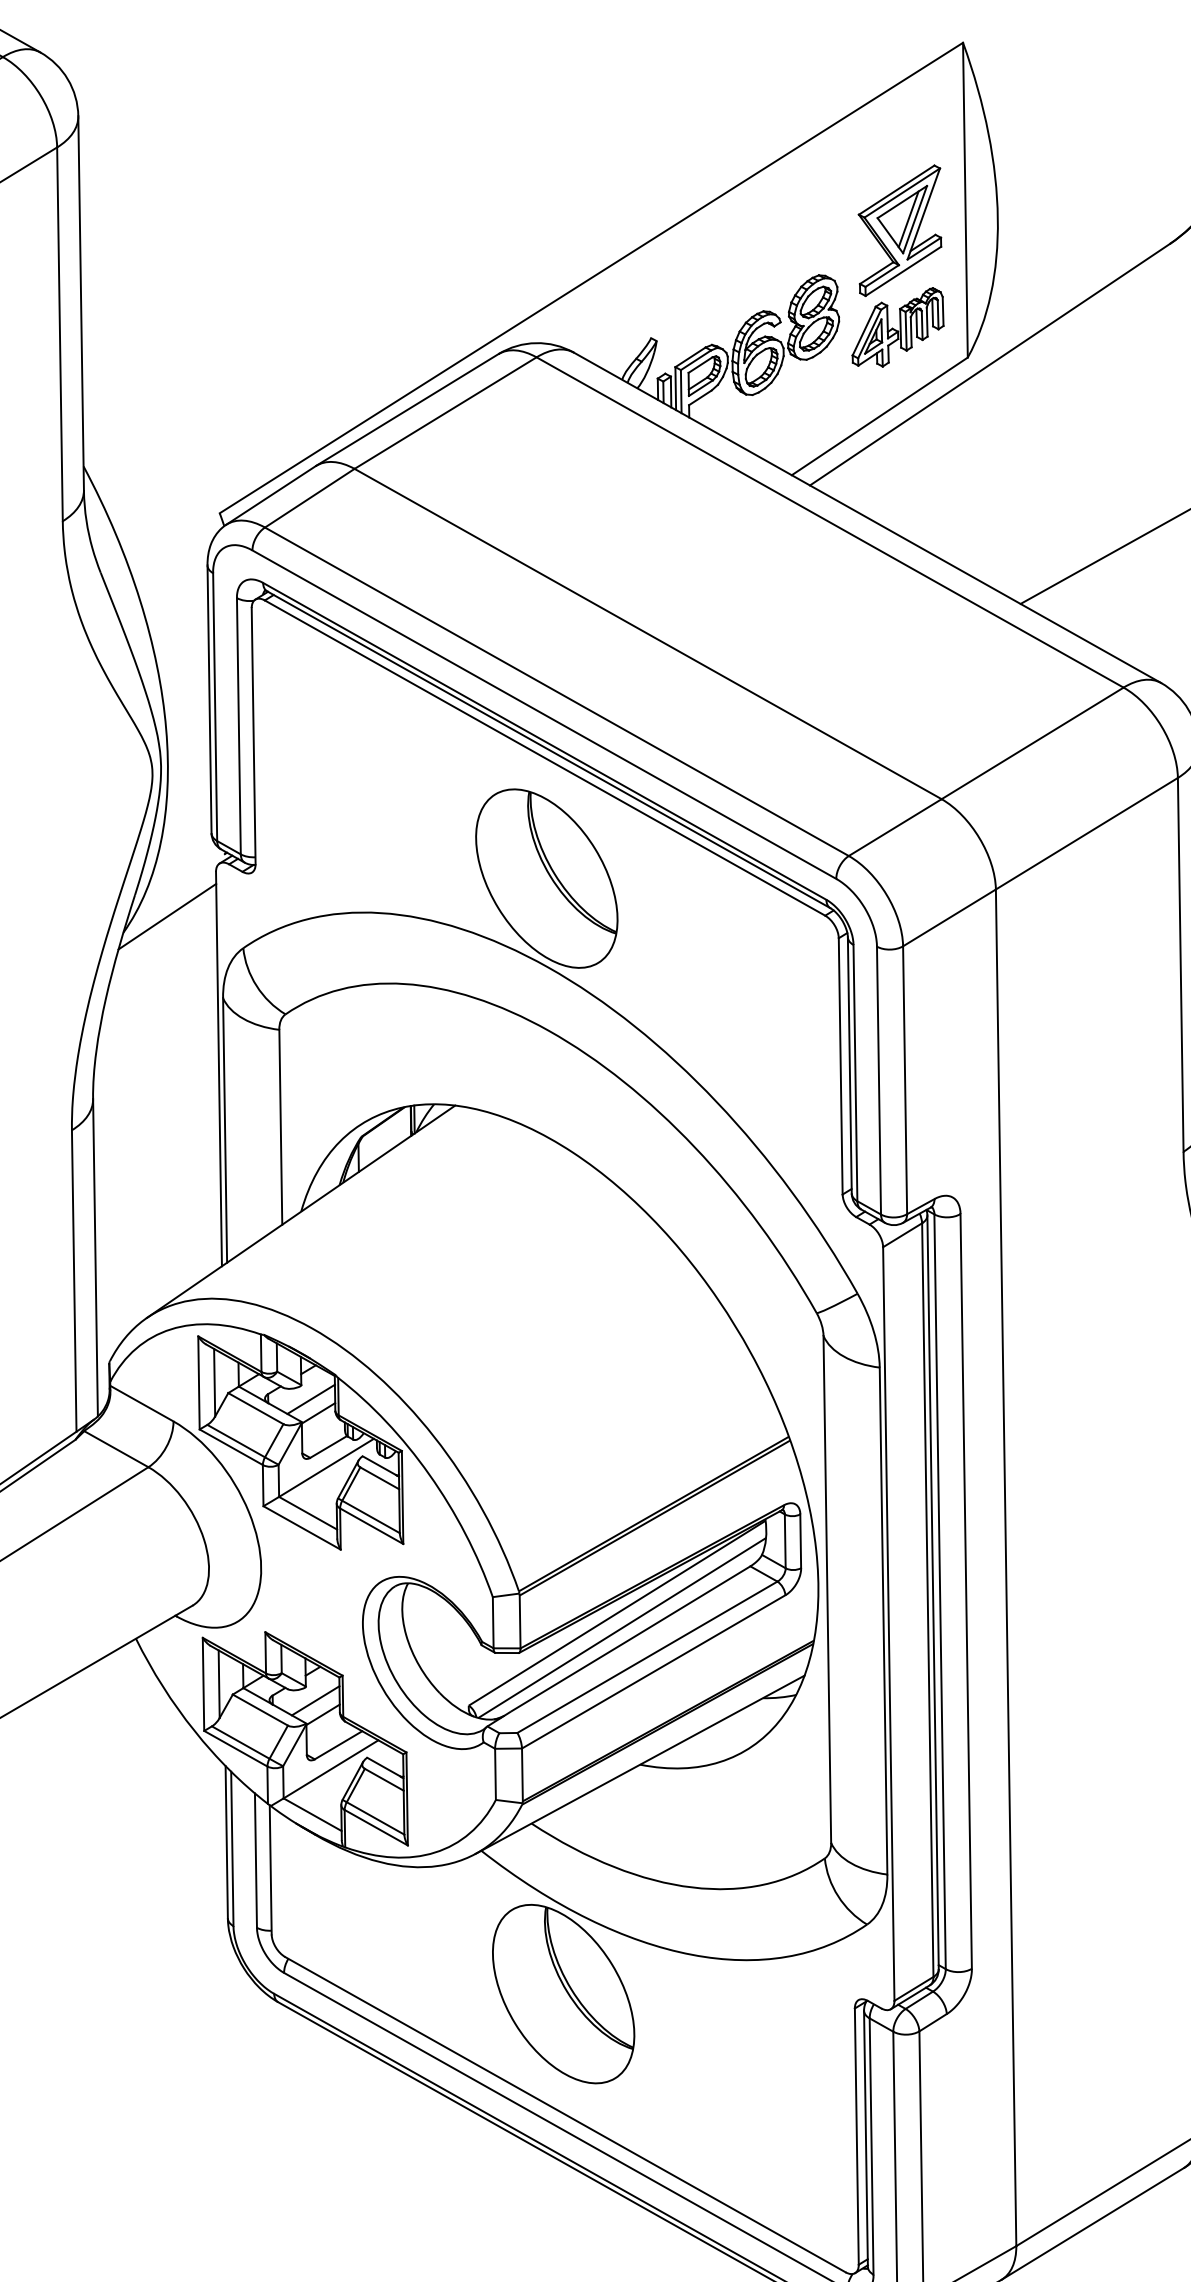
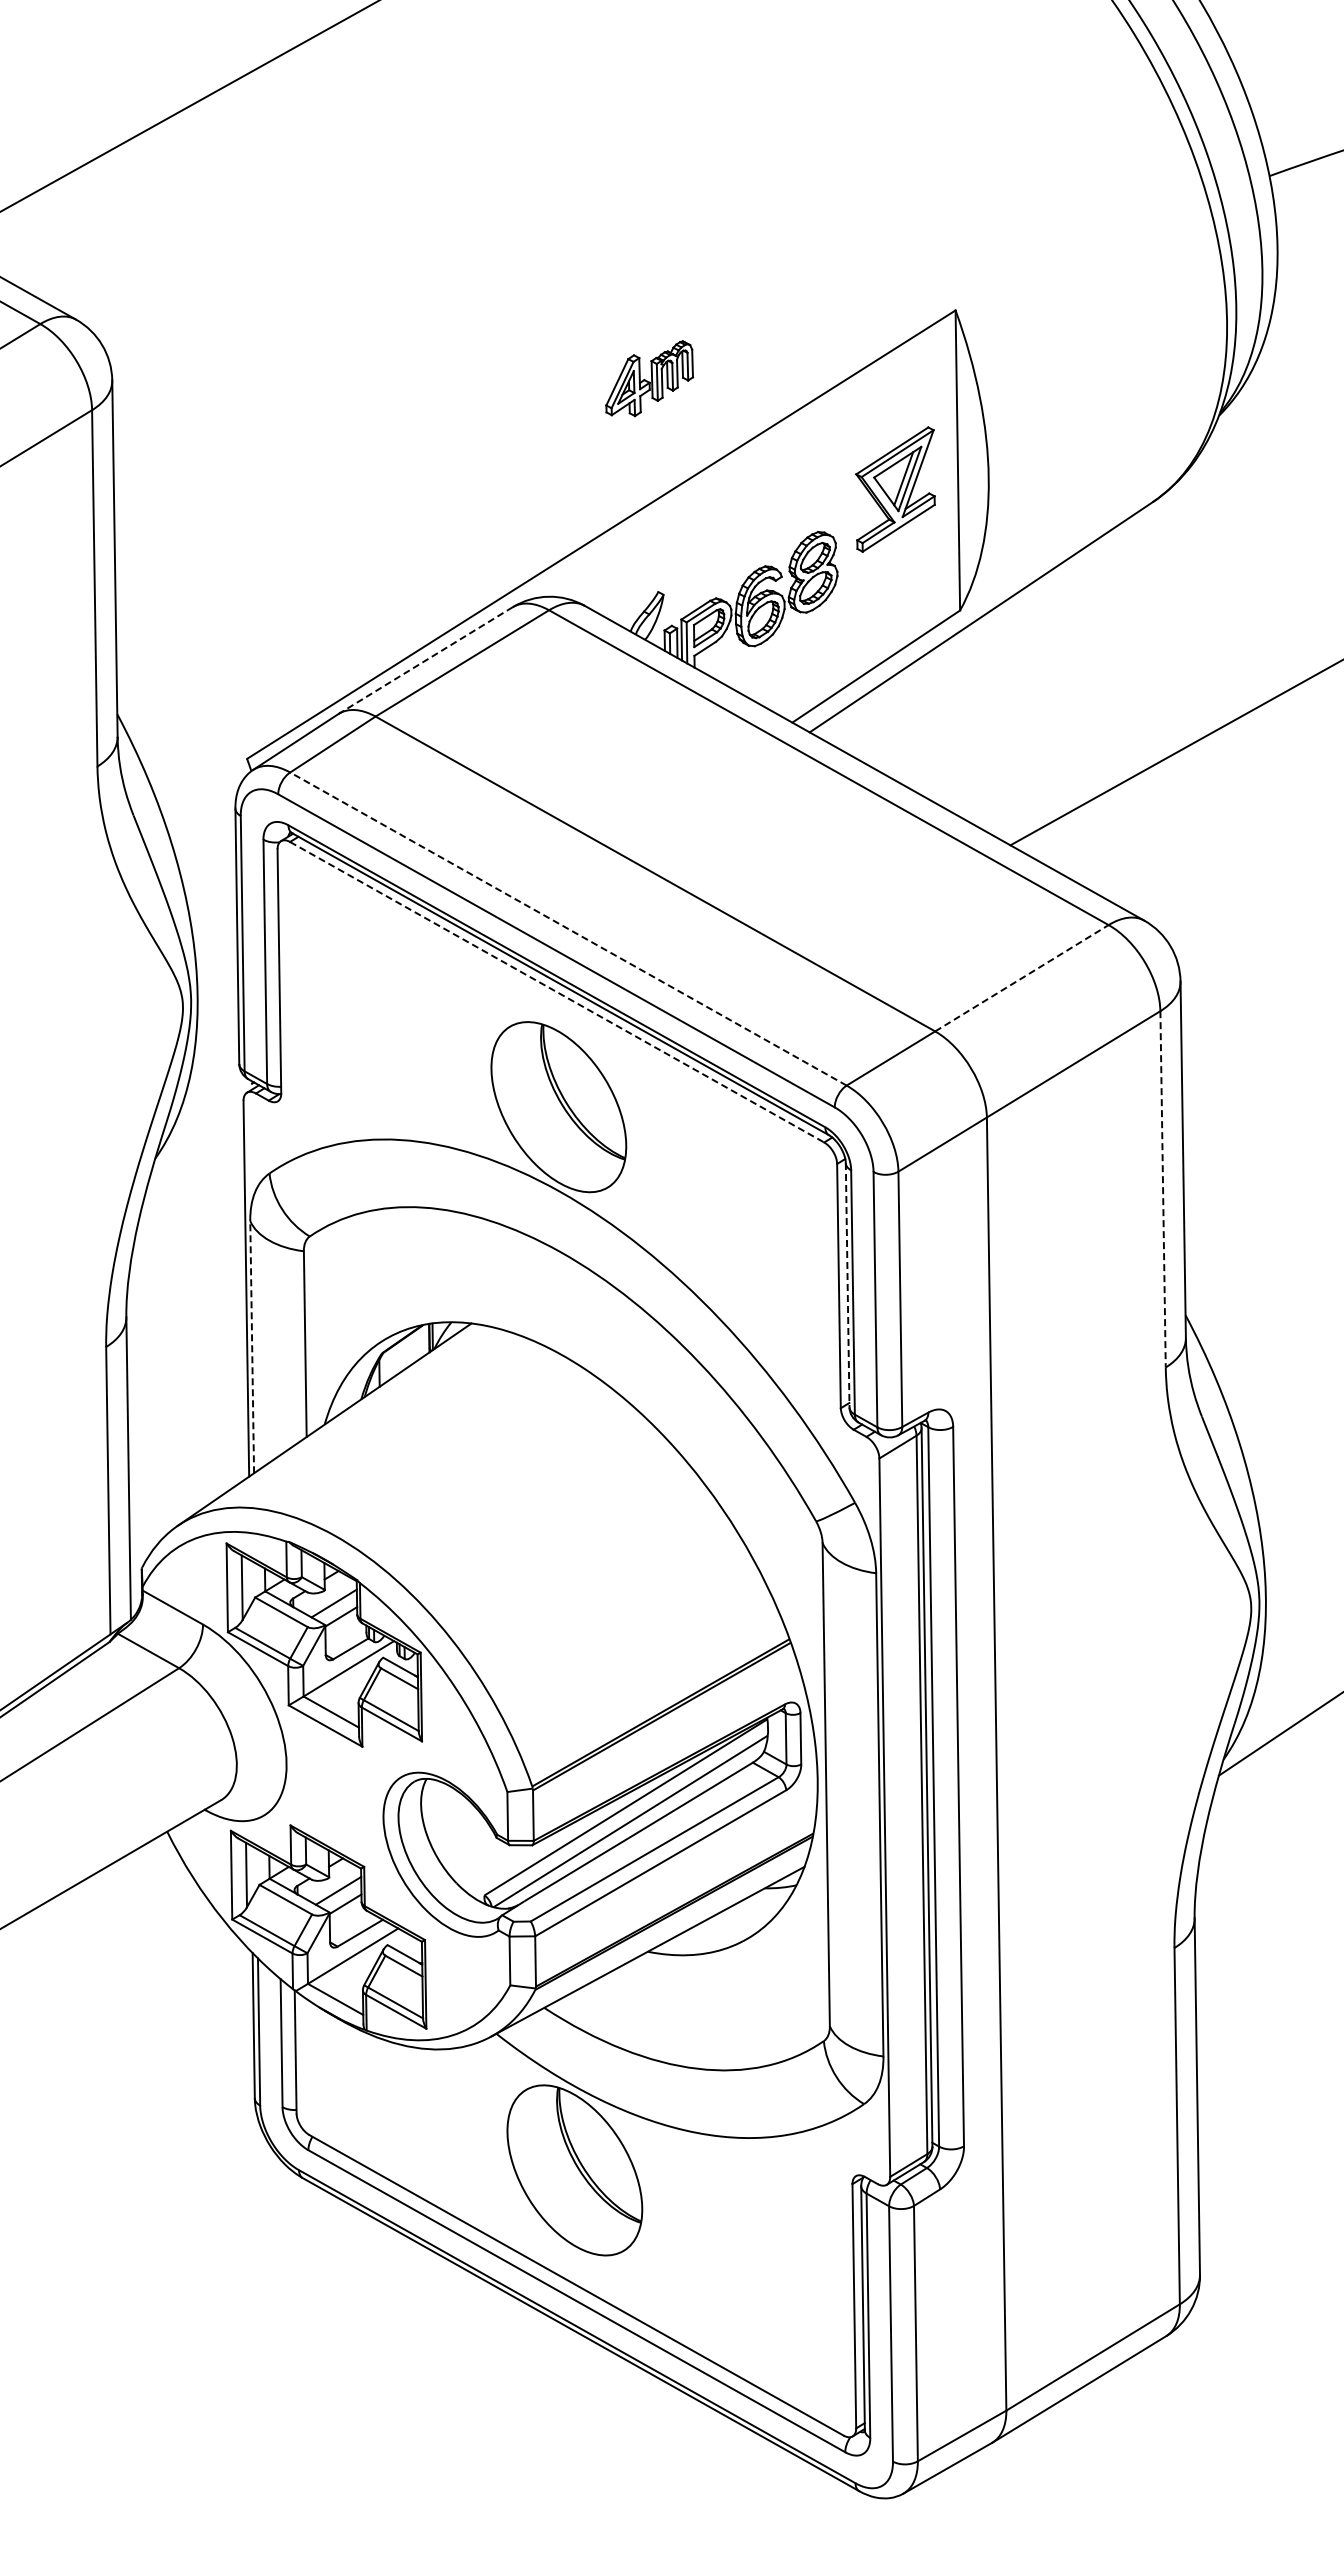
part: (897, 327) -> (649, 378), moved
line: (407, 410) -> (426, 660), solid -> dashed
line: (556, 691) -> (568, 928), solid -> dashed
line: (1032, 743) -> (1021, 978), solid -> dashed
line: (545, 758) -> (557, 992), solid -> dashed
line: (166, 916) -> (196, 1143), removed
line: (1181, 965) -> (1163, 1189), solid -> dashed
line: (849, 1065) -> (847, 1285), solid -> dashed
line: (225, 1129) -> (252, 1346), solid -> dashed

